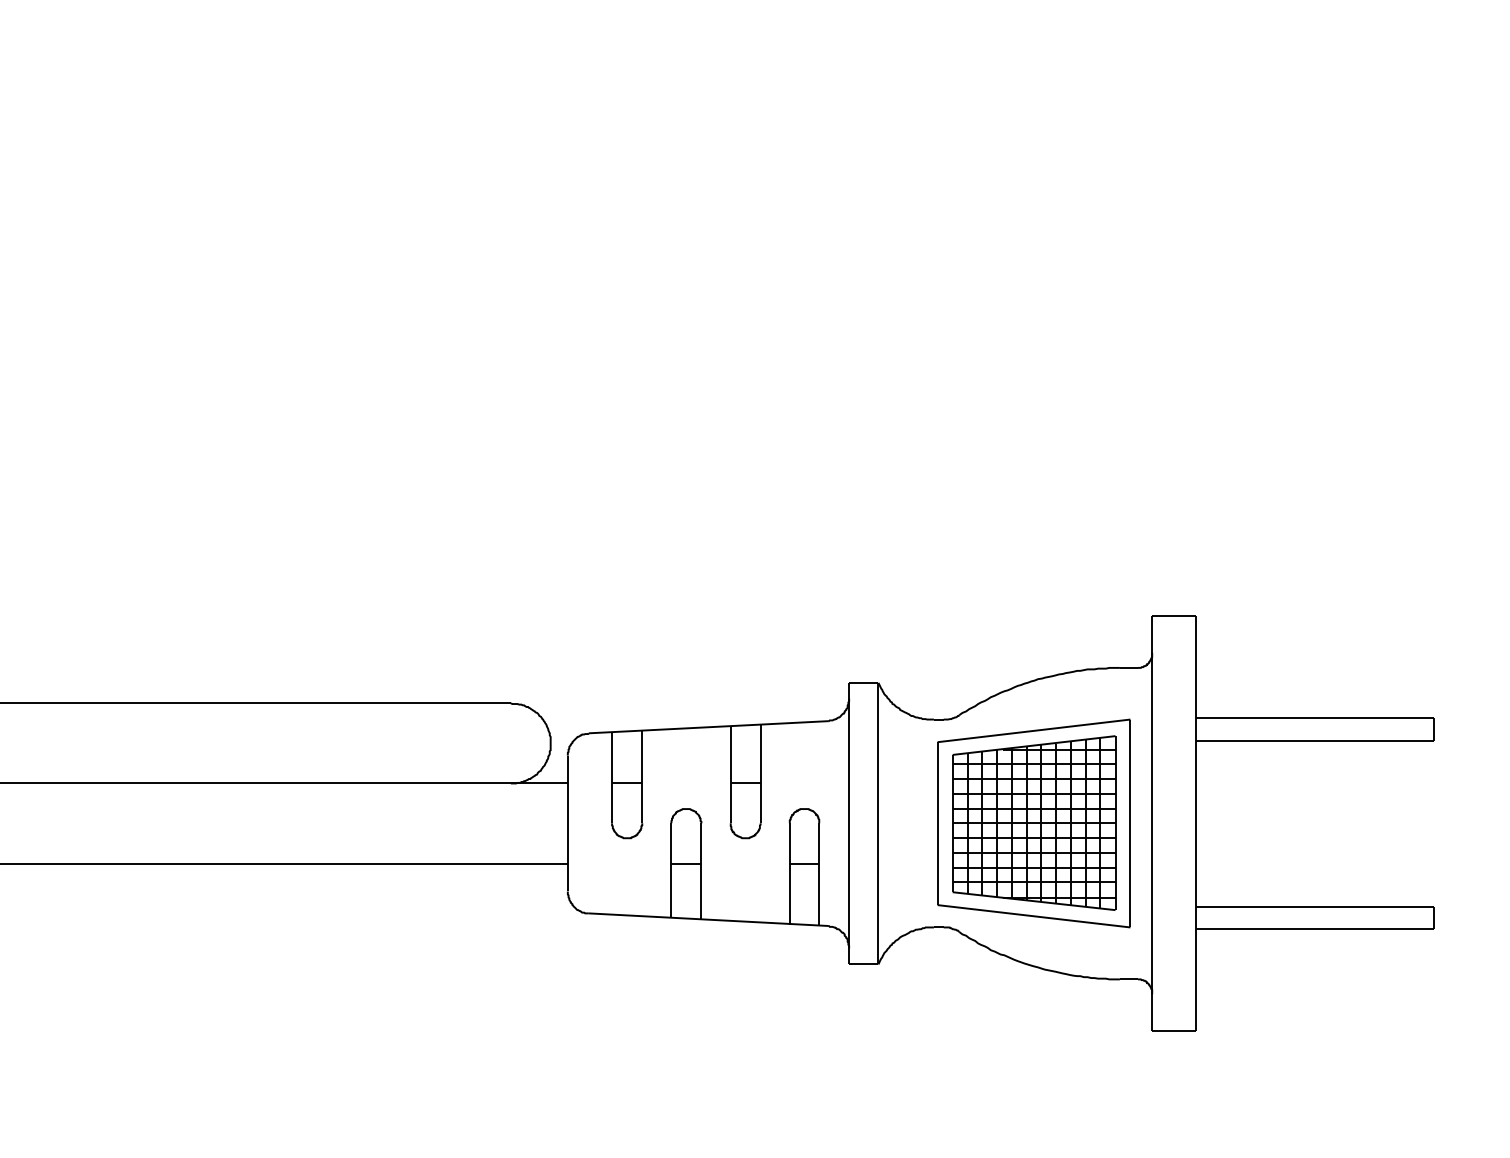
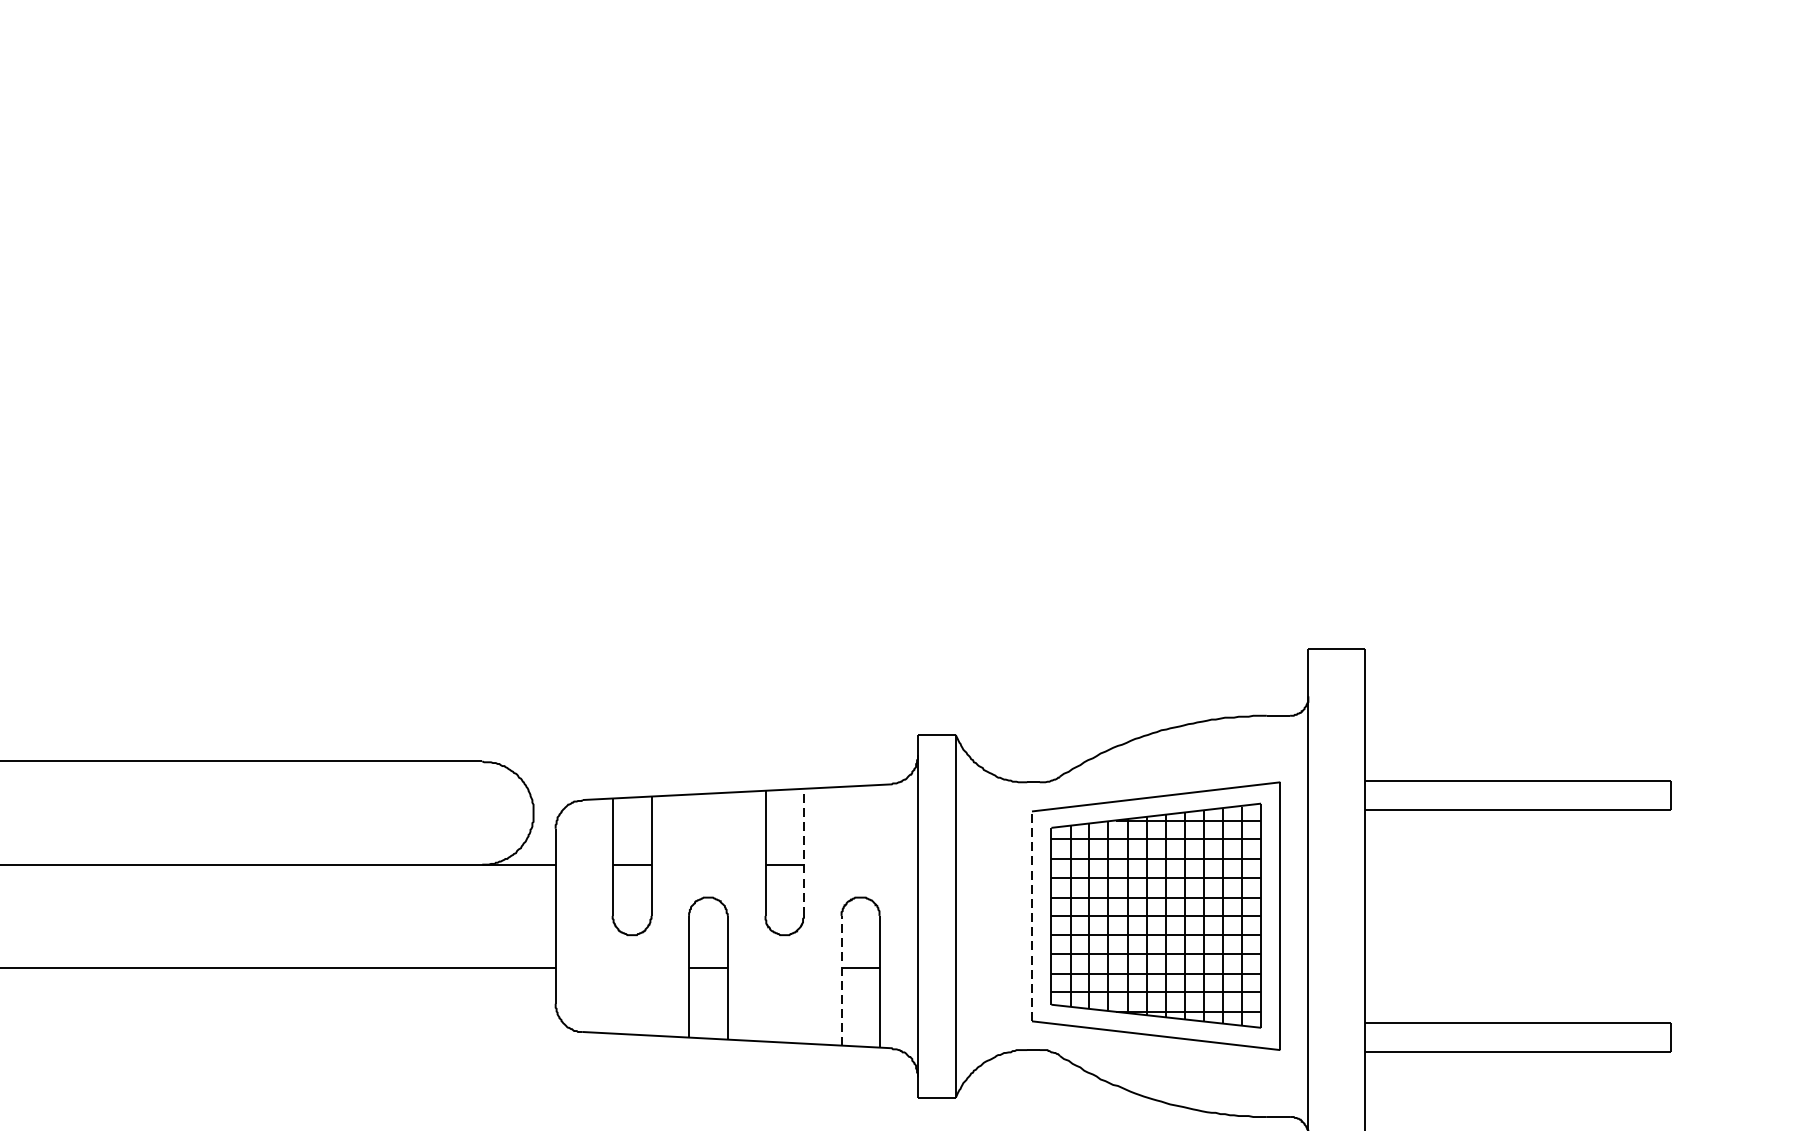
line: (760, 773) -> (803, 851), solid -> dashed
line: (937, 823) -> (1031, 916), solid -> dashed
line: (789, 873) -> (841, 980), solid -> dashed

